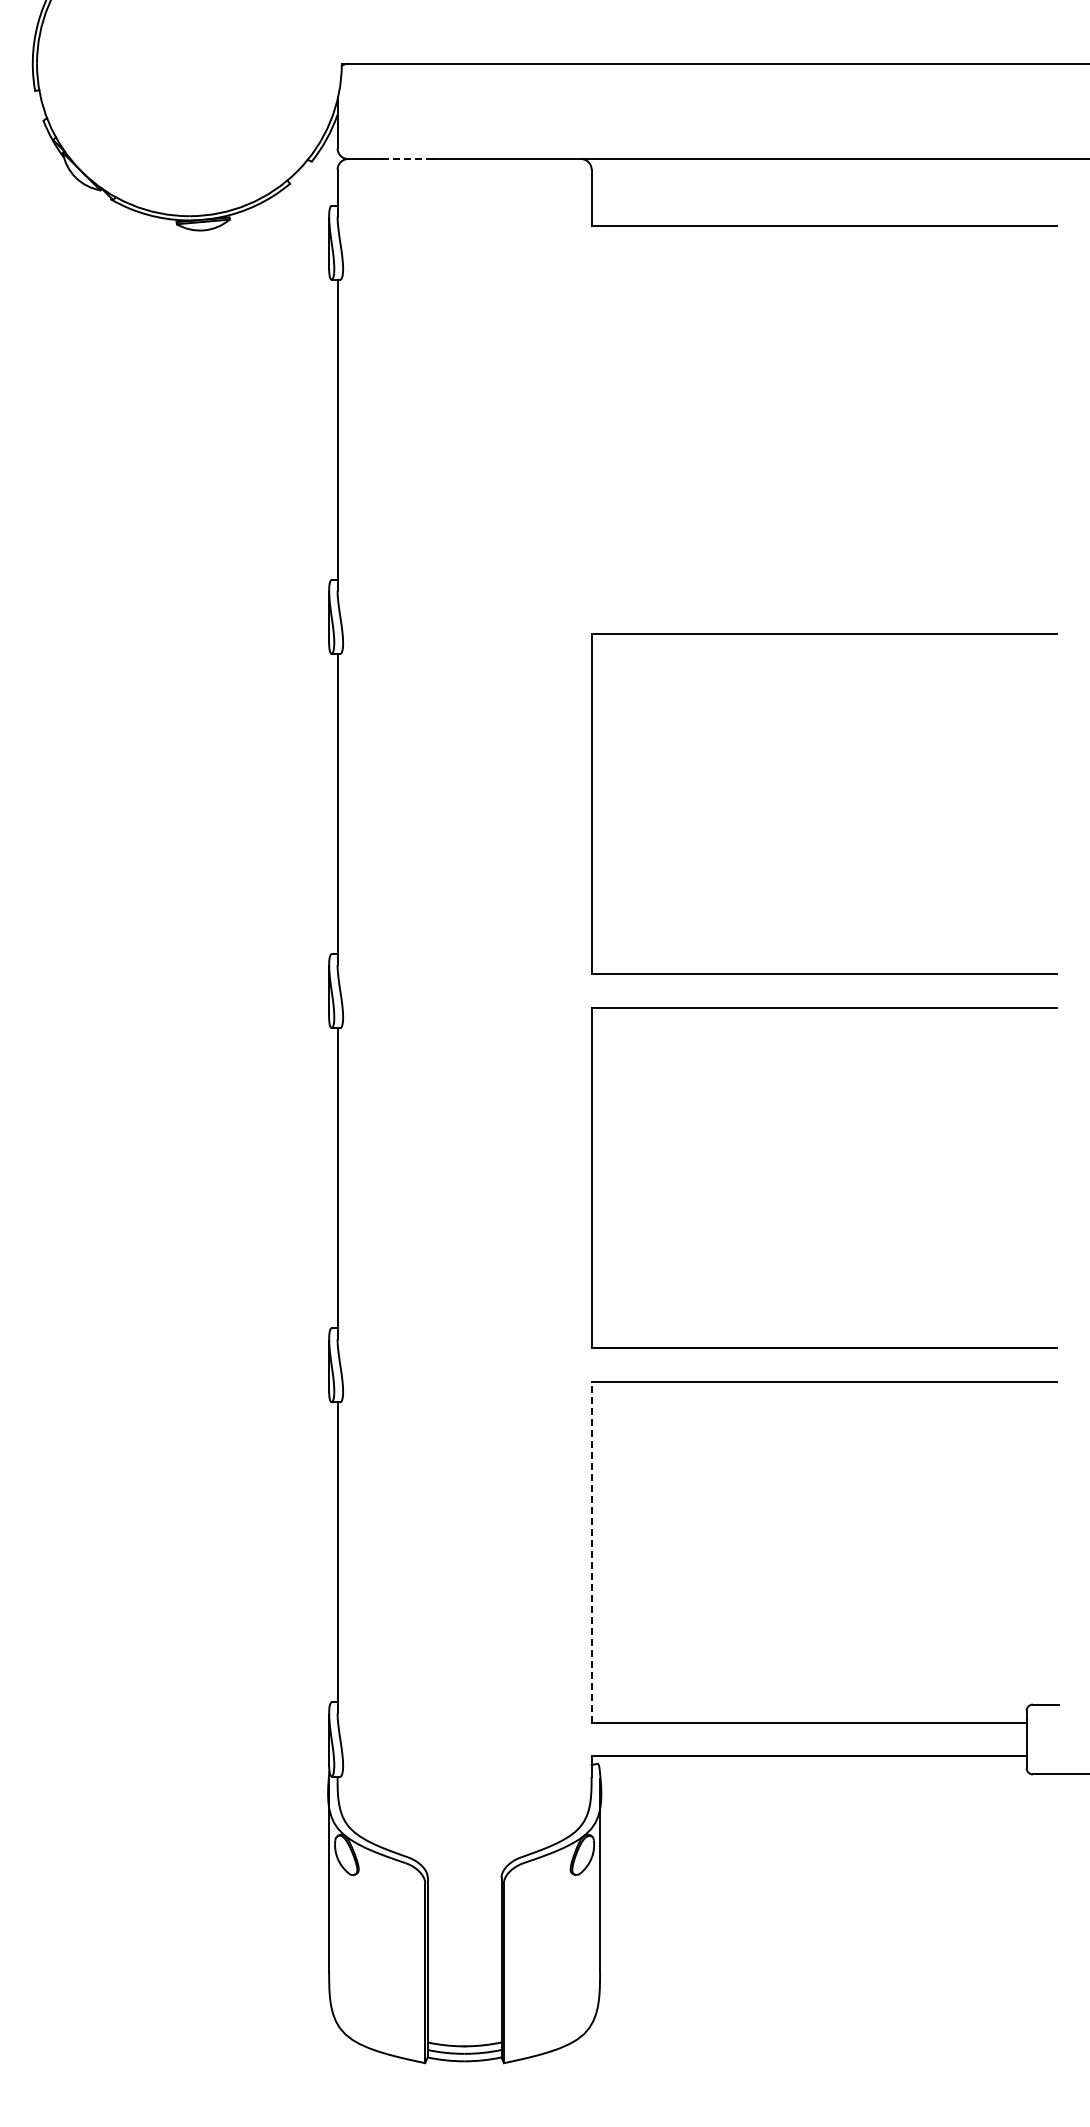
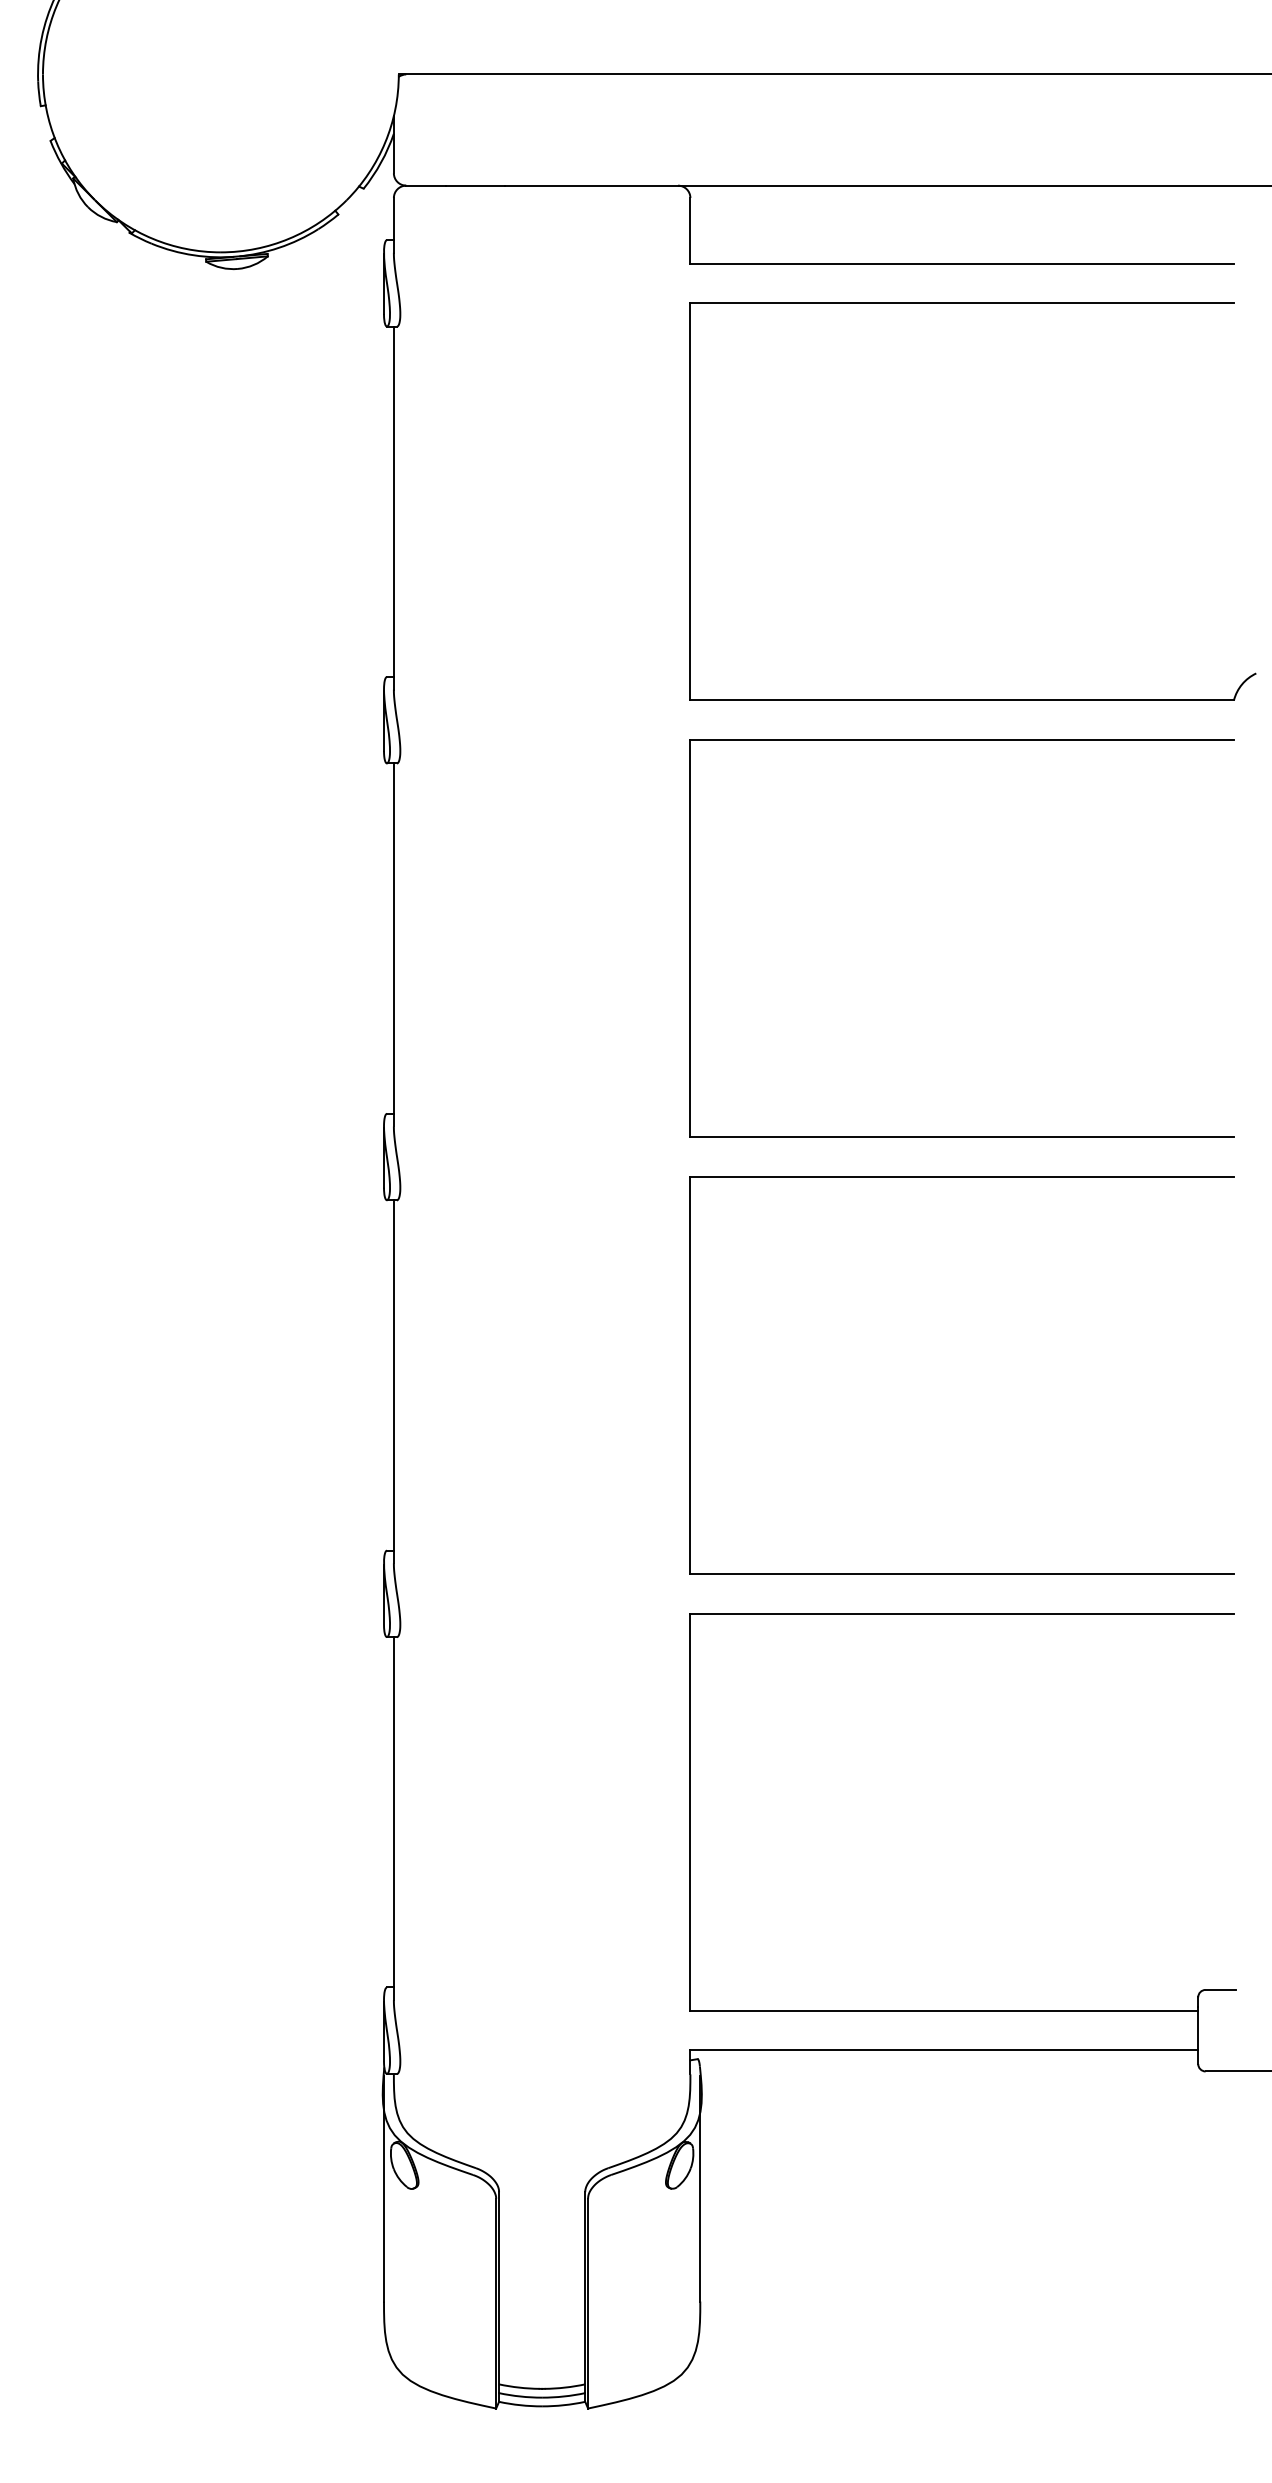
line: (407, 159) -> (475, 186), dashed -> solid
part: (833, 260) -> (972, 304), added
line: (591, 1551) -> (690, 1811), dashed -> solid

